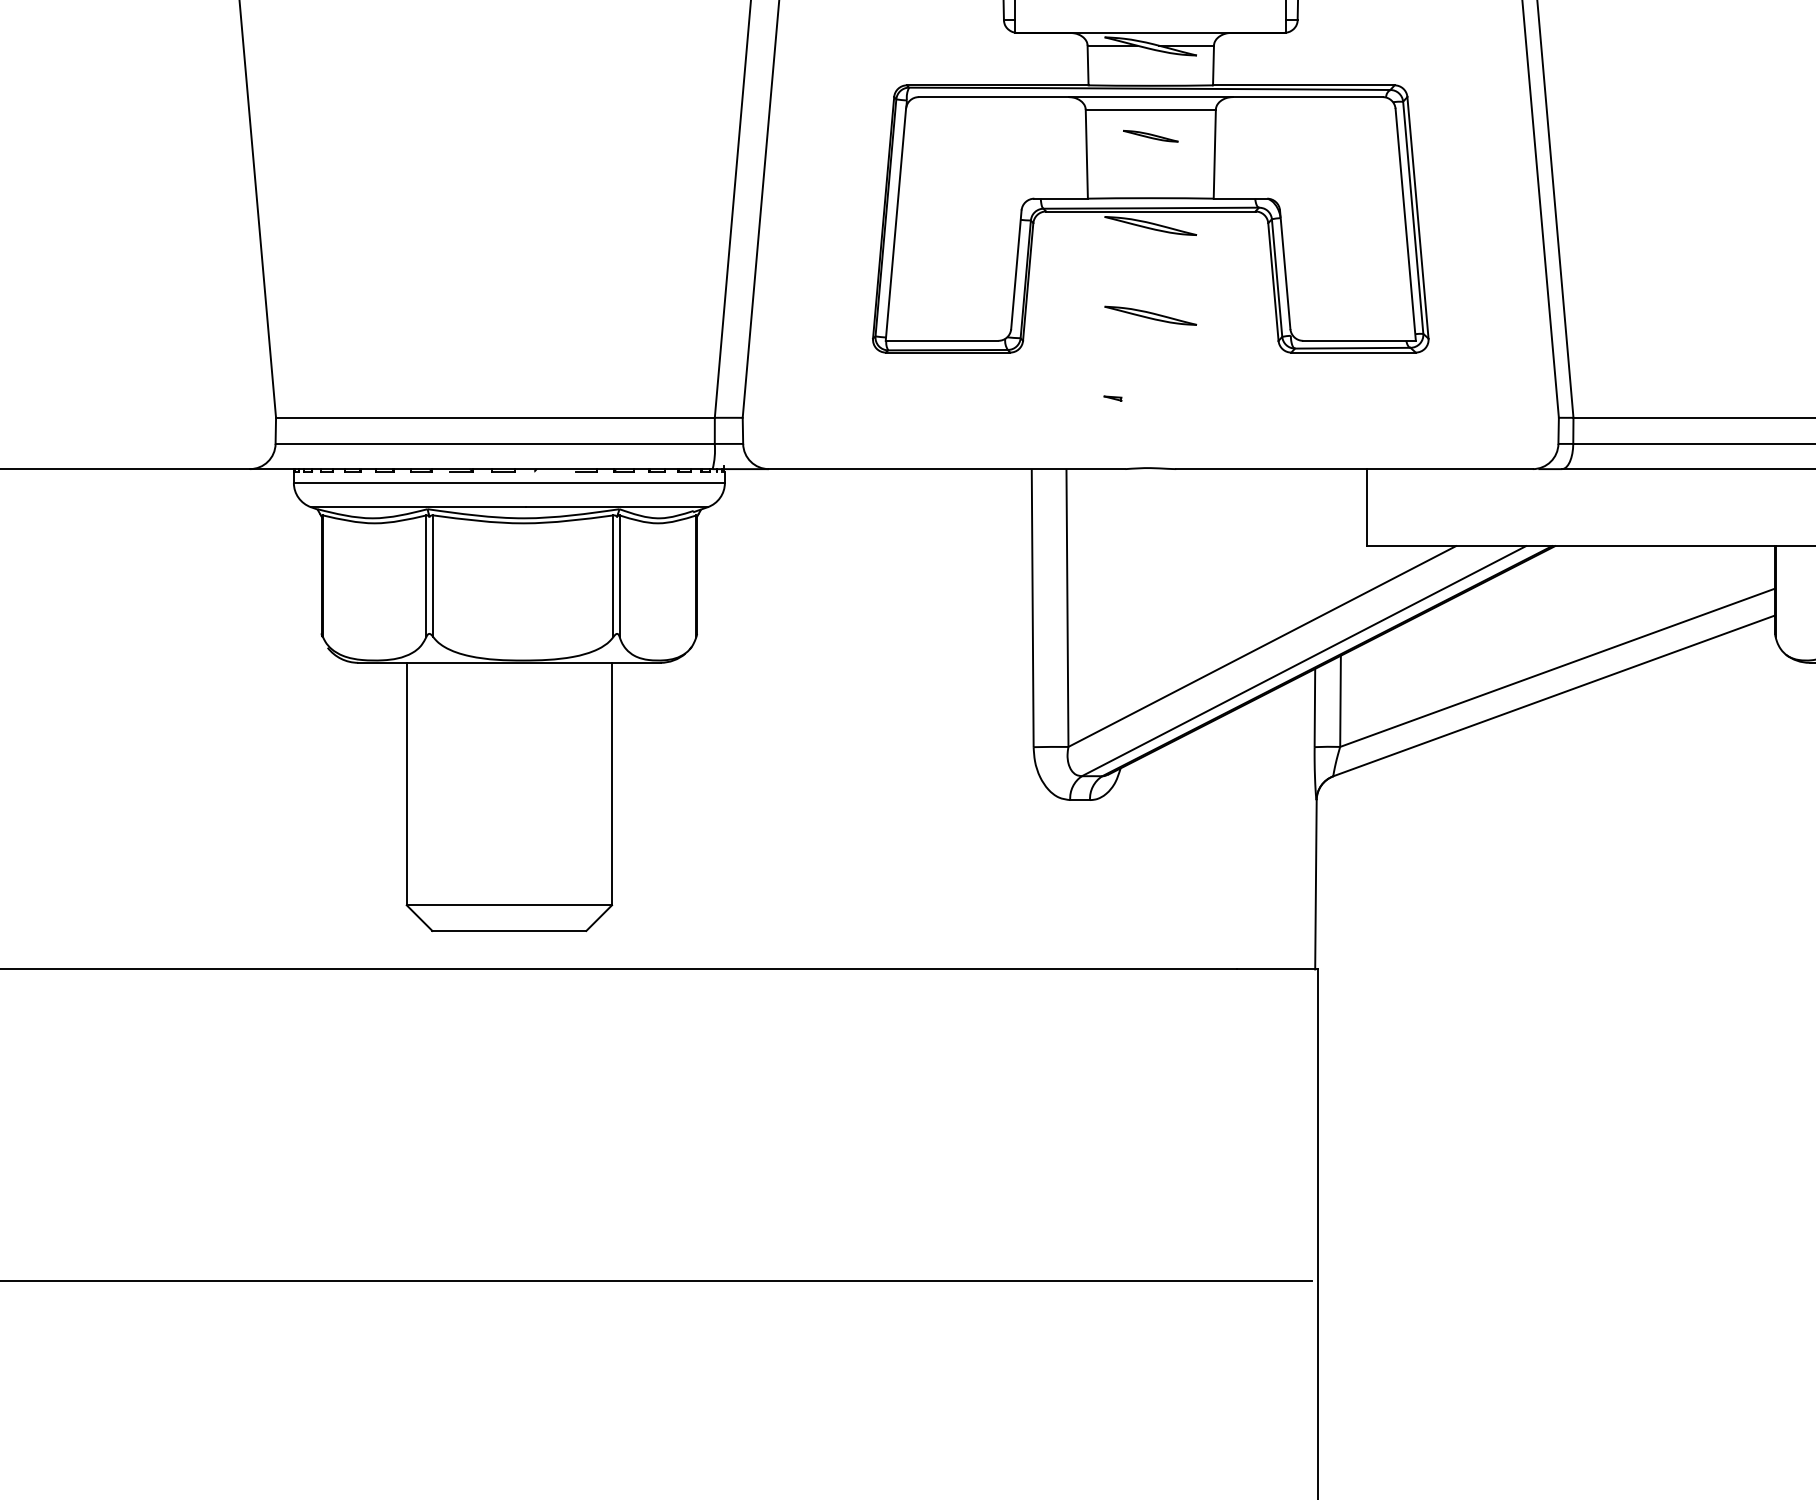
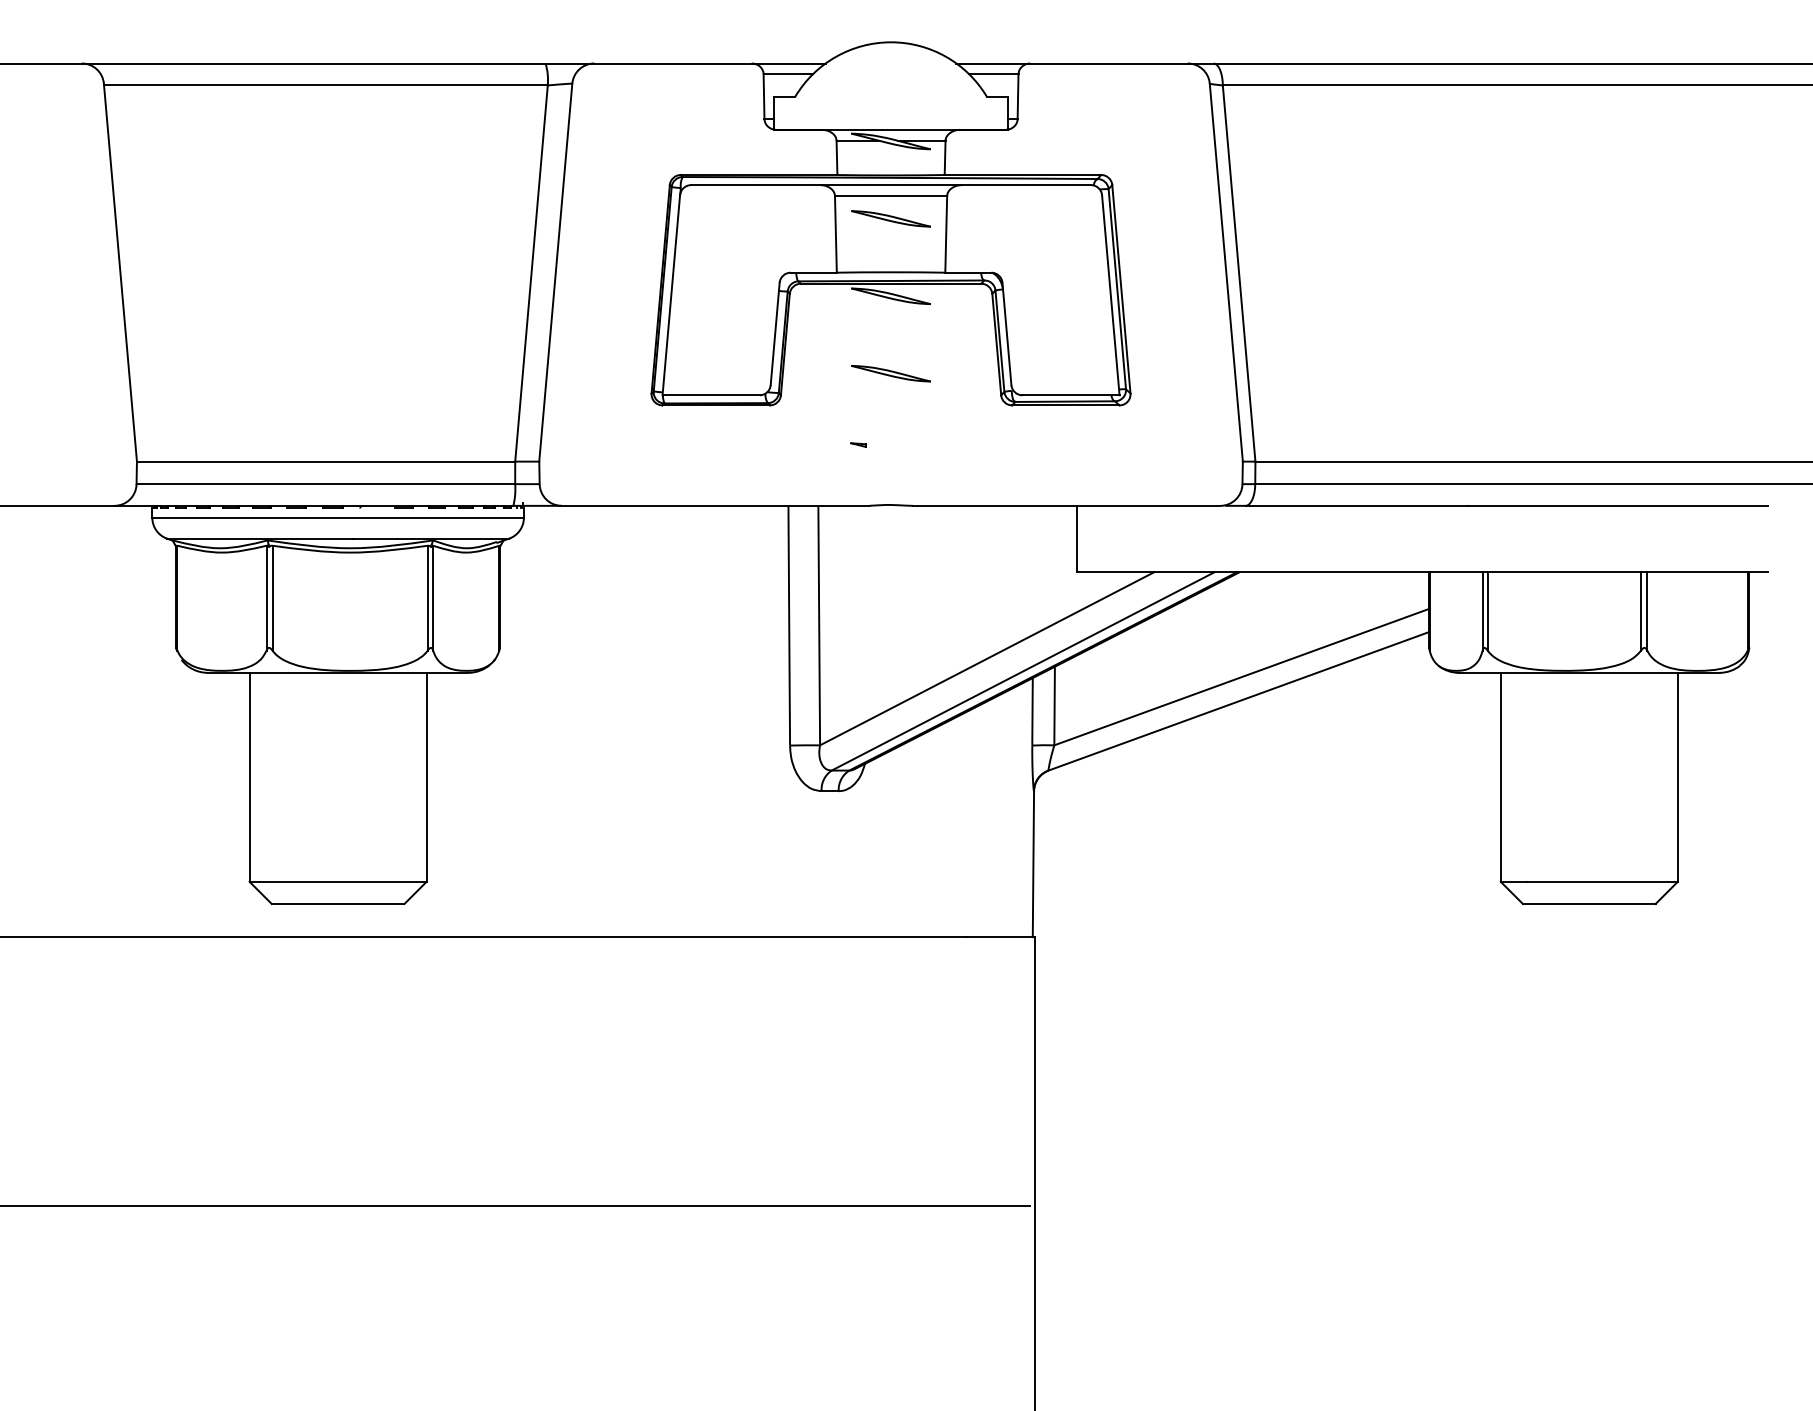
part: (1150, 135) -> (890, 218), size x1.67

